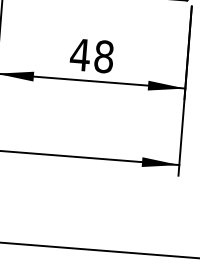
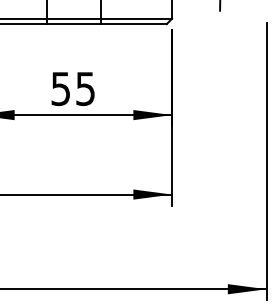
text: (91, 55) -> (72, 88), 48 -> 55

